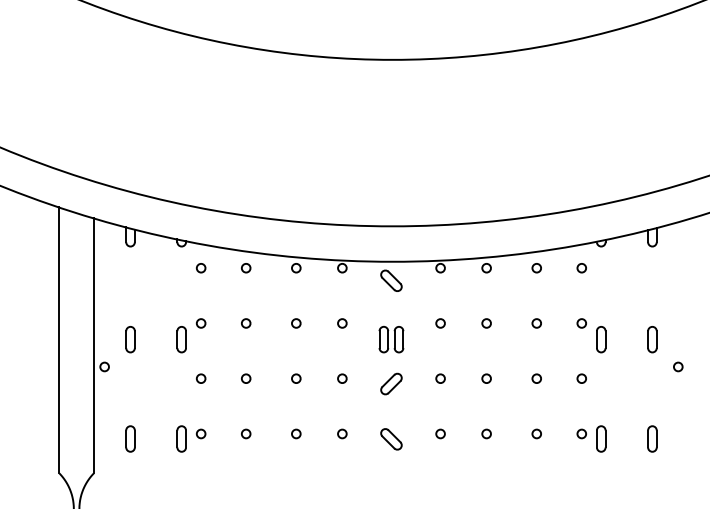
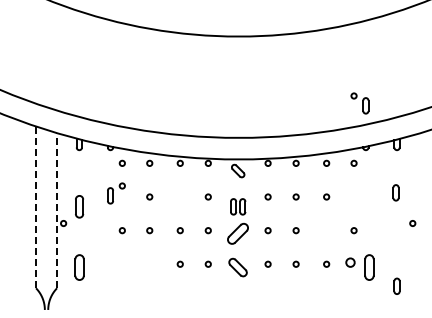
circle: (295, 322) -> (179, 196), removed
part: (191, 335) -> (116, 193), moved
part: (590, 335) -> (359, 103), moved
part: (129, 339) -> (78, 206), size x1.4
part: (651, 339) -> (395, 192), moved
line: (60, 340) -> (36, 207), solid -> dashed
line: (94, 345) -> (57, 210), solid -> dashed
circle: (536, 378) -> (326, 230), removed
part: (391, 383) -> (238, 233), size x1.6
circle: (245, 432) -> (149, 263), removed
part: (129, 437) -> (78, 266), size x1.6
part: (191, 437) -> (116, 266), removed
part: (590, 437) -> (359, 266), size x1.6
part: (651, 437) -> (396, 285), moved
part: (391, 439) -> (238, 267), size x1.4

